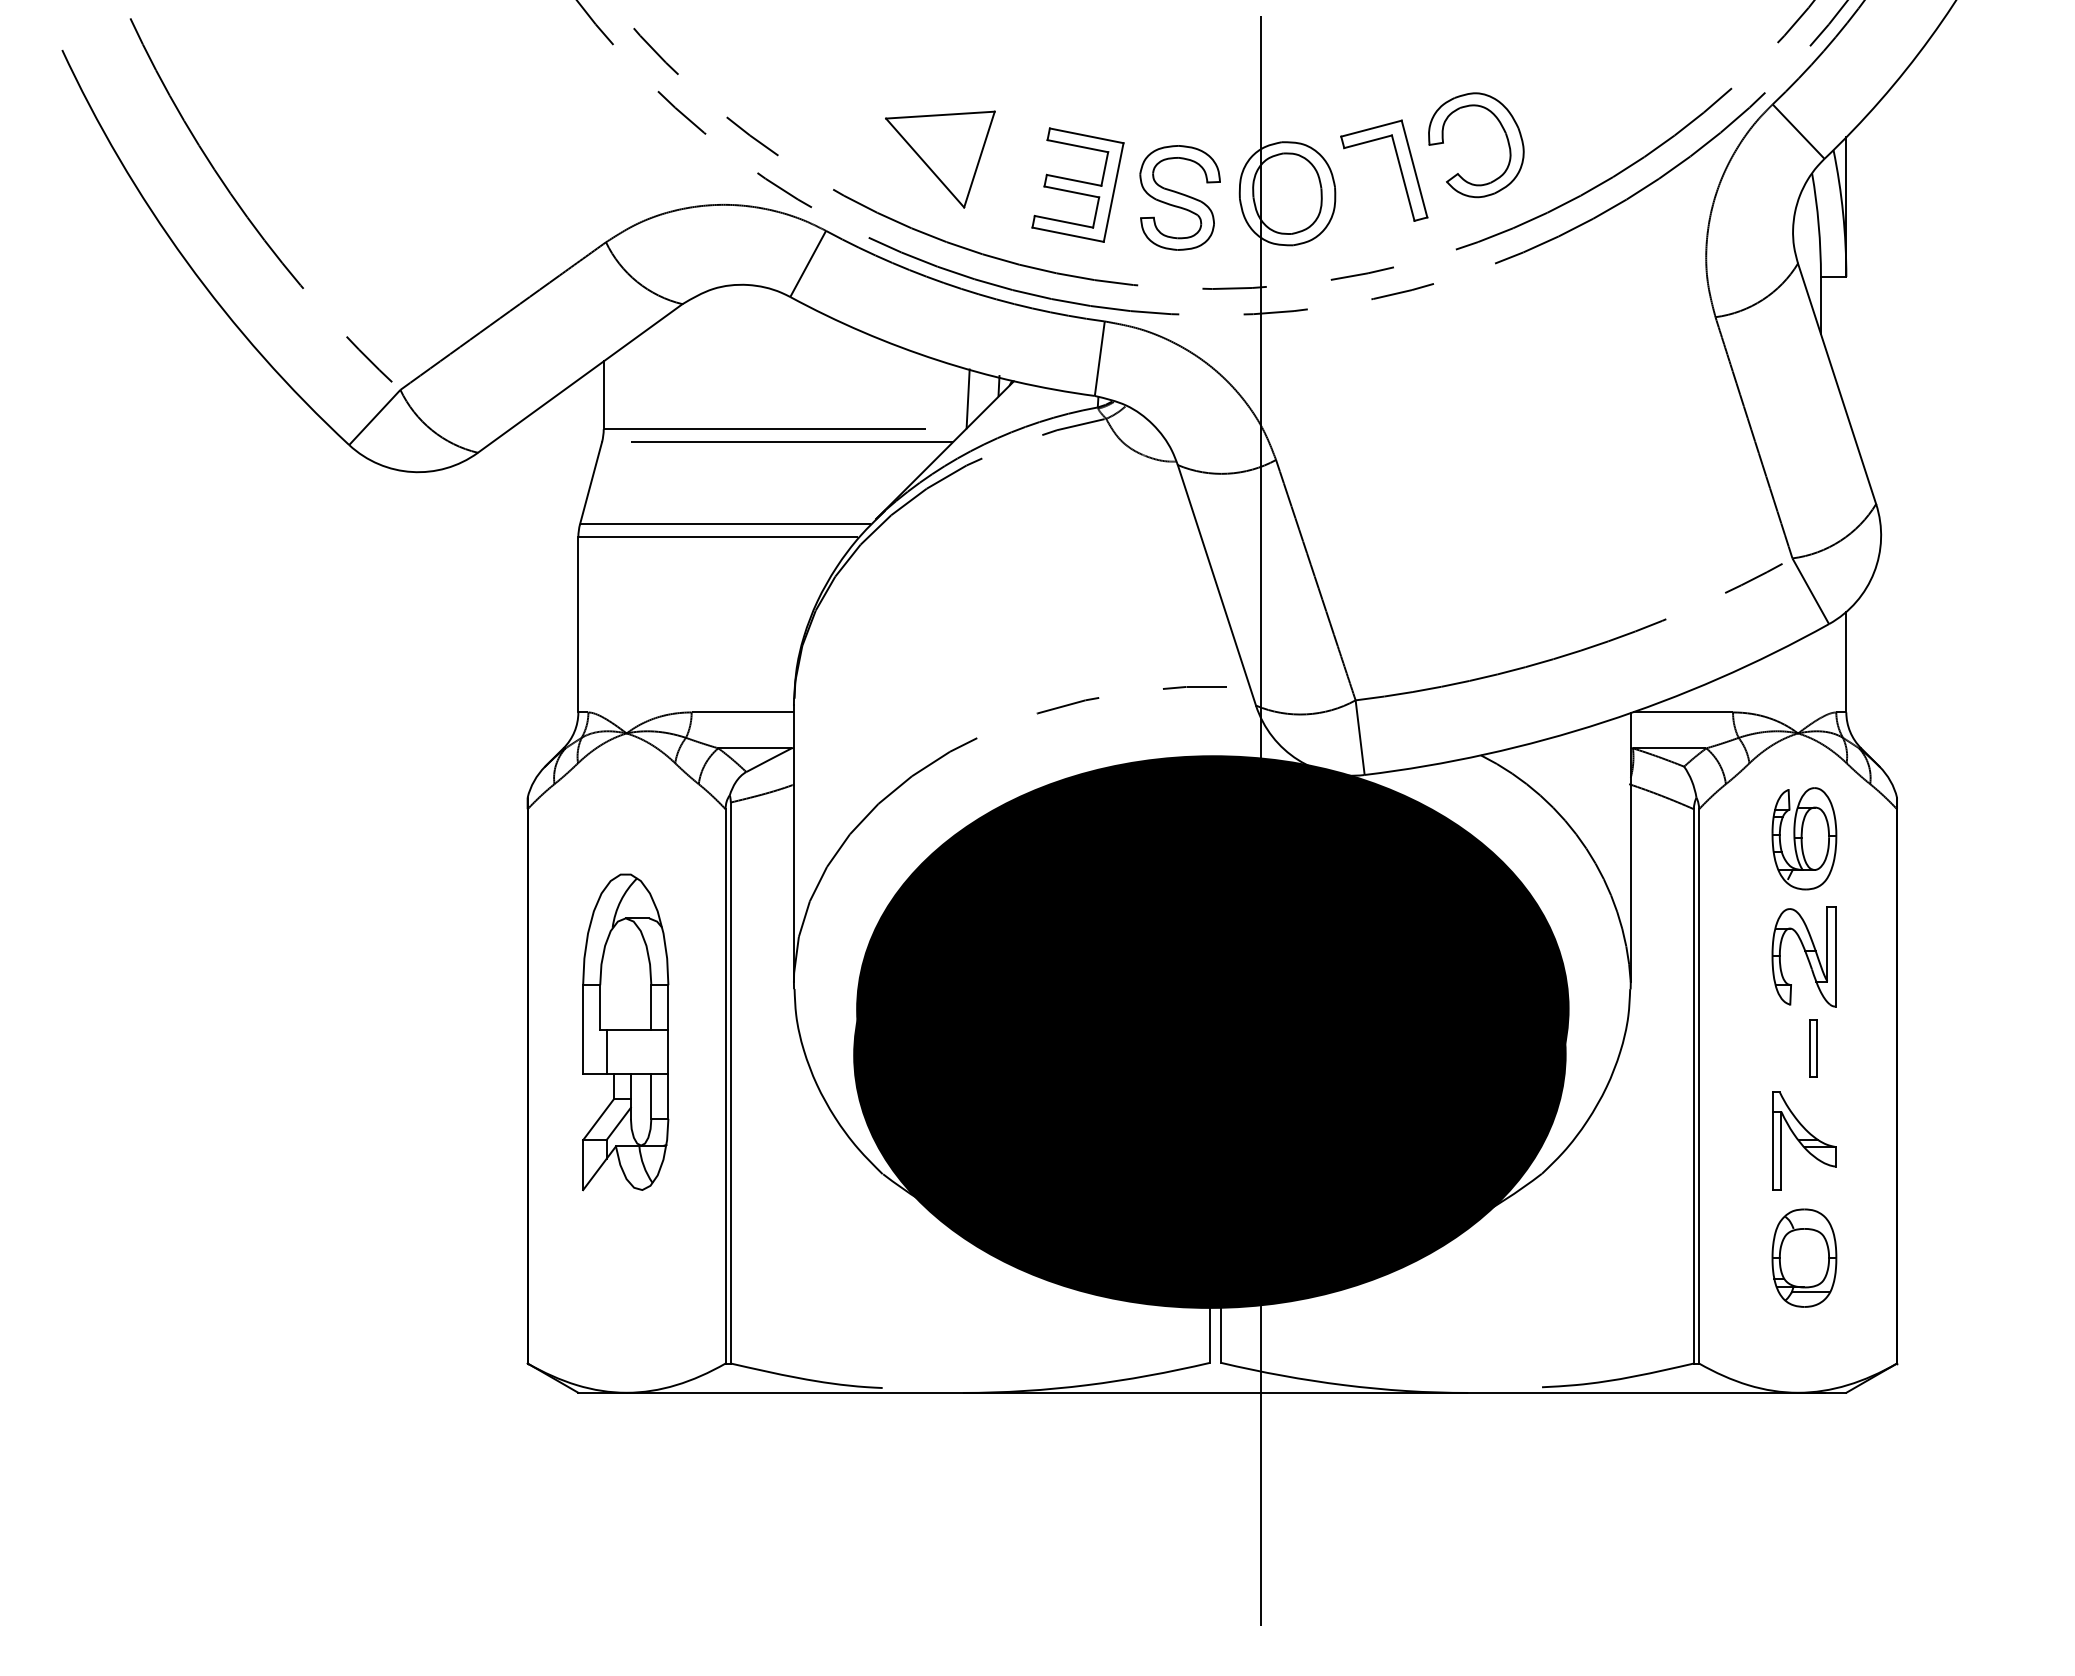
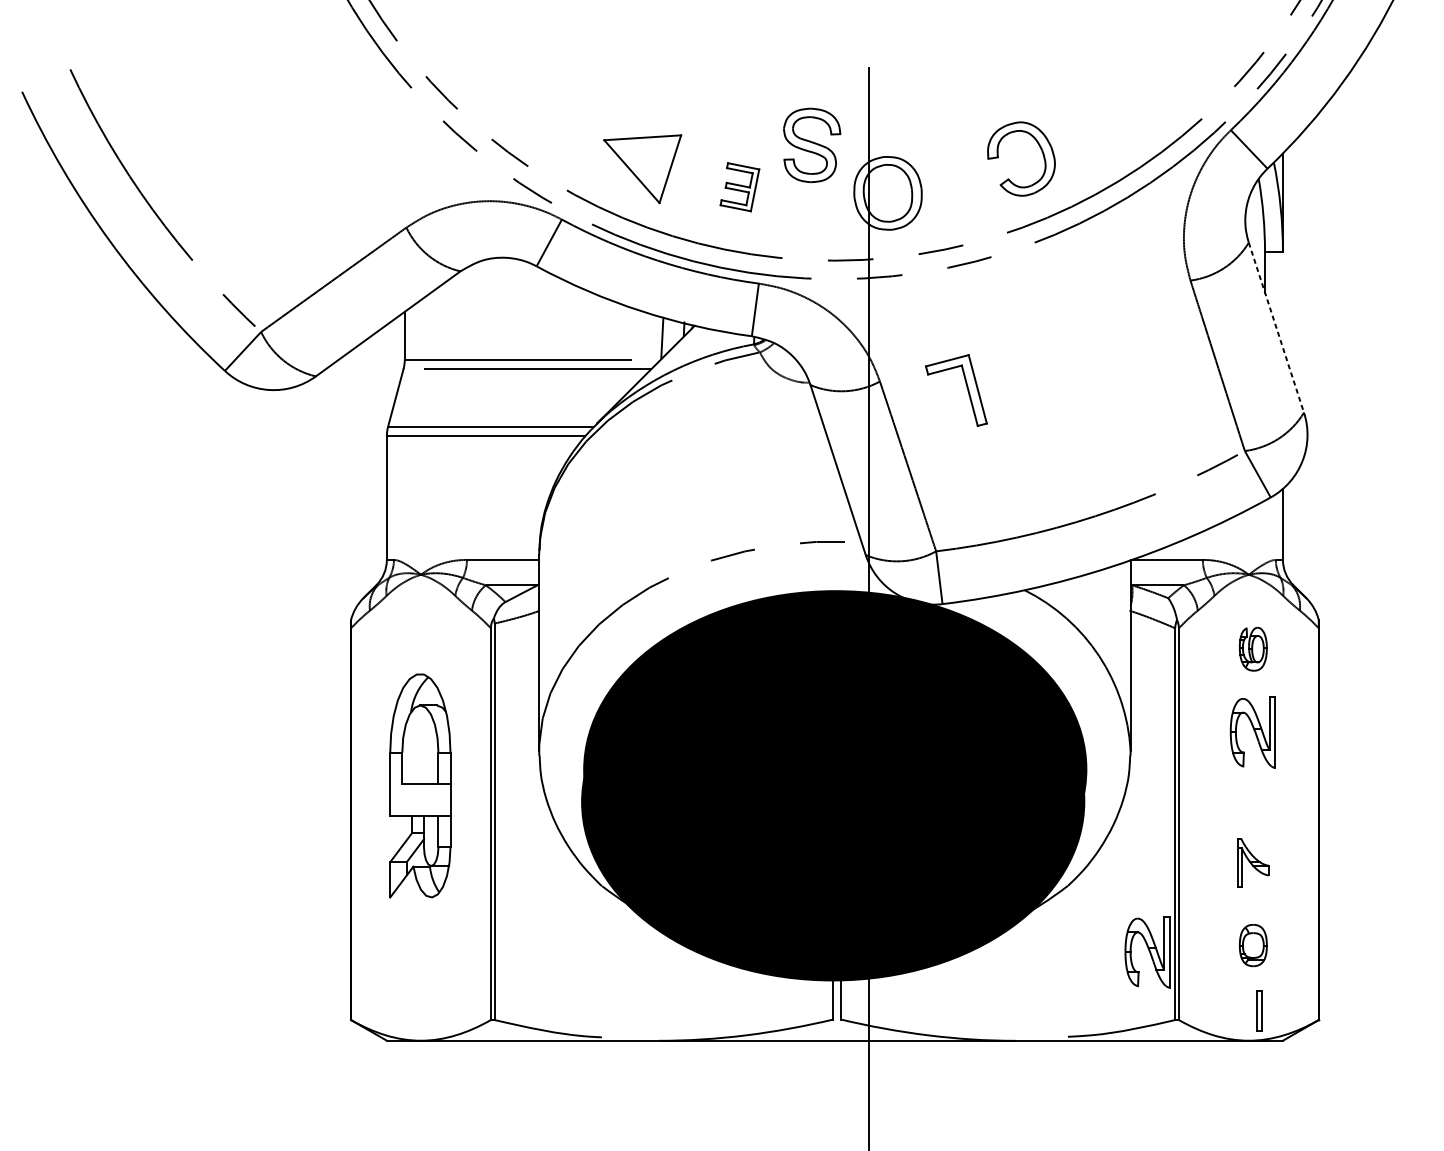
part: (1399, 168) -> (967, 388), moved
part: (1077, 184) -> (739, 186), size x0.6
part: (1179, 197) -> (811, 145), moved
line: (1837, 384) -> (1276, 328), solid -> dashed
part: (1804, 838) -> (1253, 649), size x0.6
part: (1813, 1048) -> (1259, 1010), moved
line: (606, 1051) -> (406, 799), removed
part: (1804, 1140) -> (1253, 862), size x0.7
part: (1804, 1257) -> (1253, 945), size x0.6
part: (1654, 1267) -> (1147, 952), added

